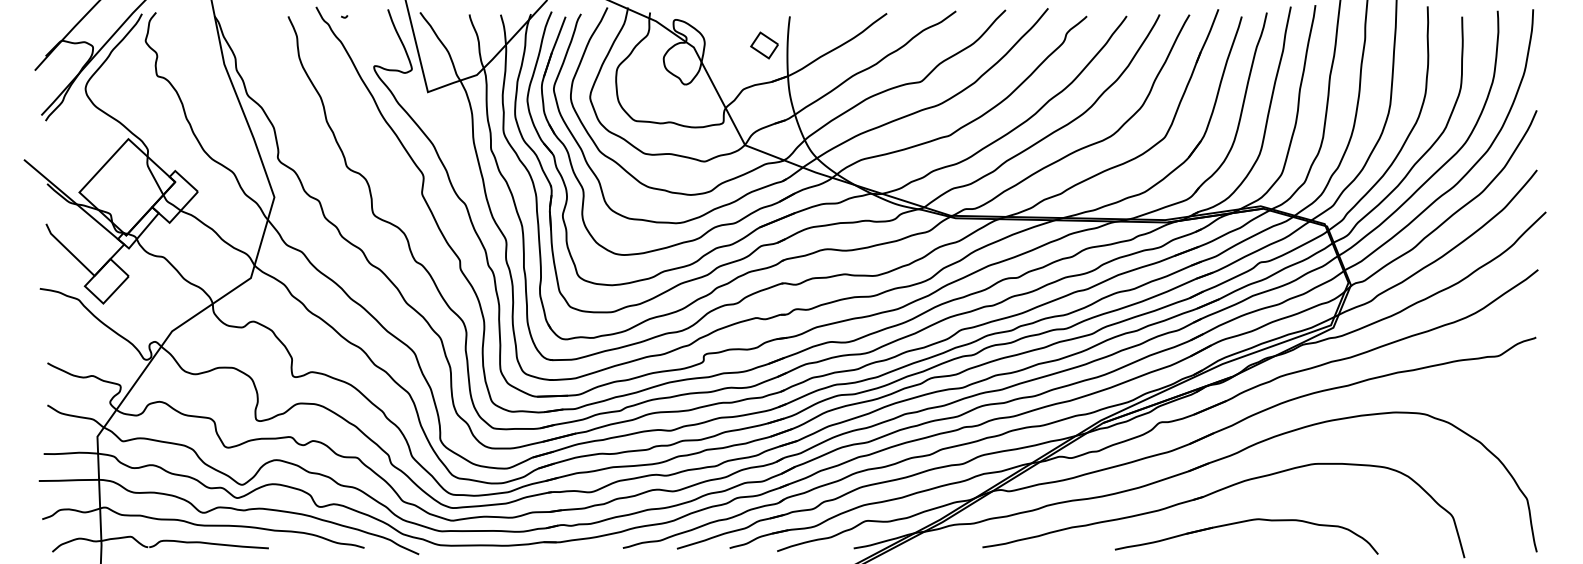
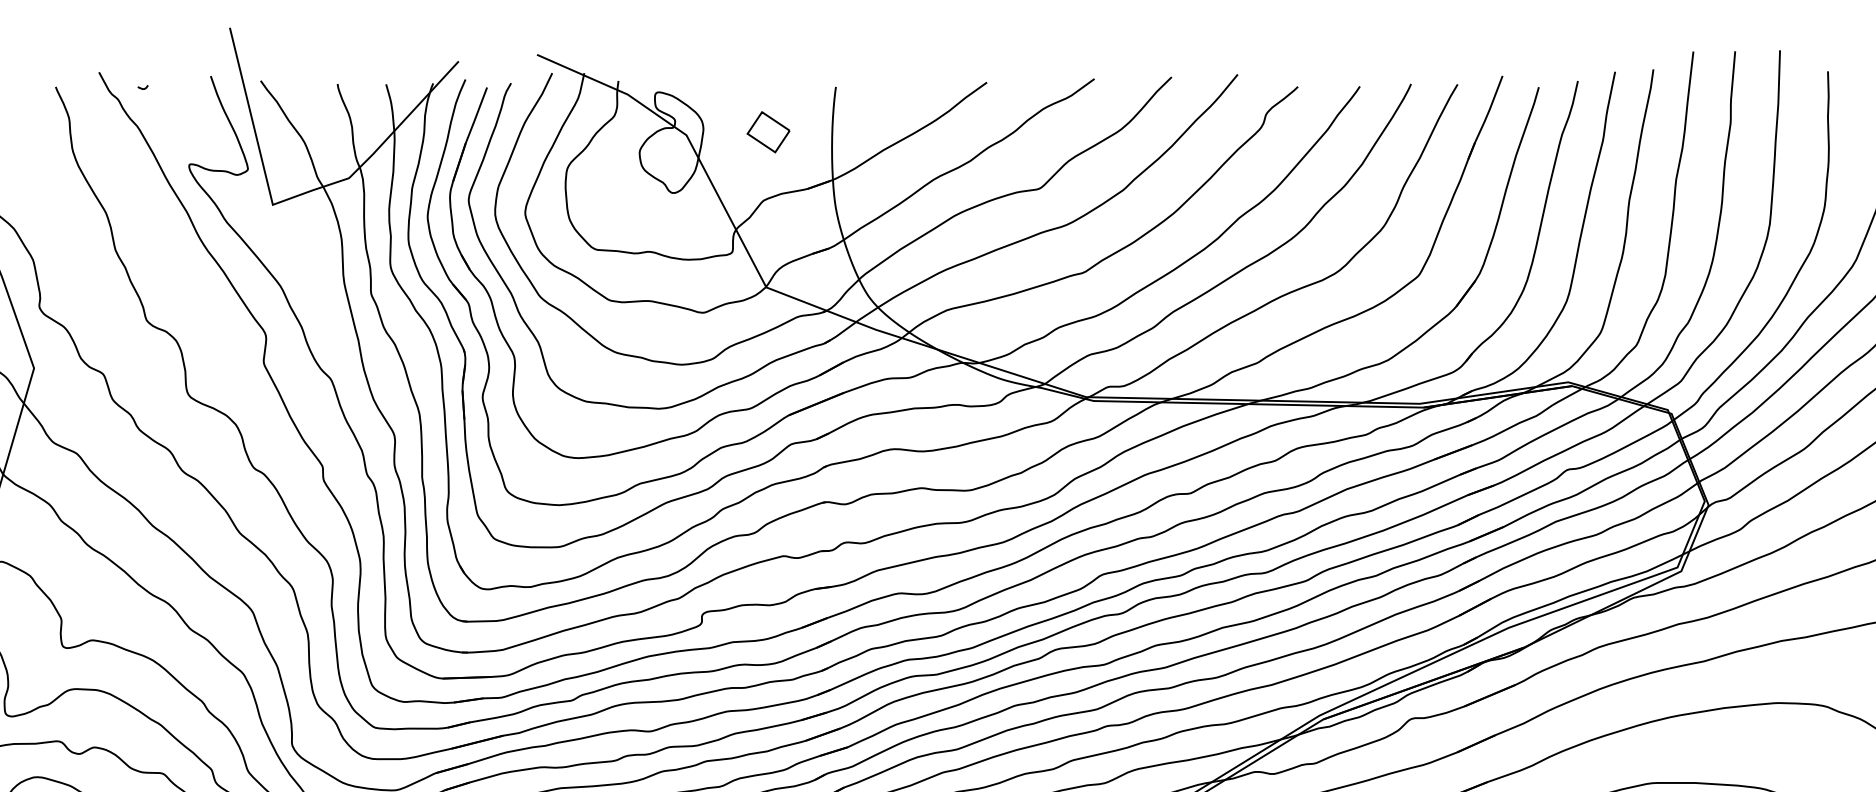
part: (764, 45) -> (768, 132), moved

